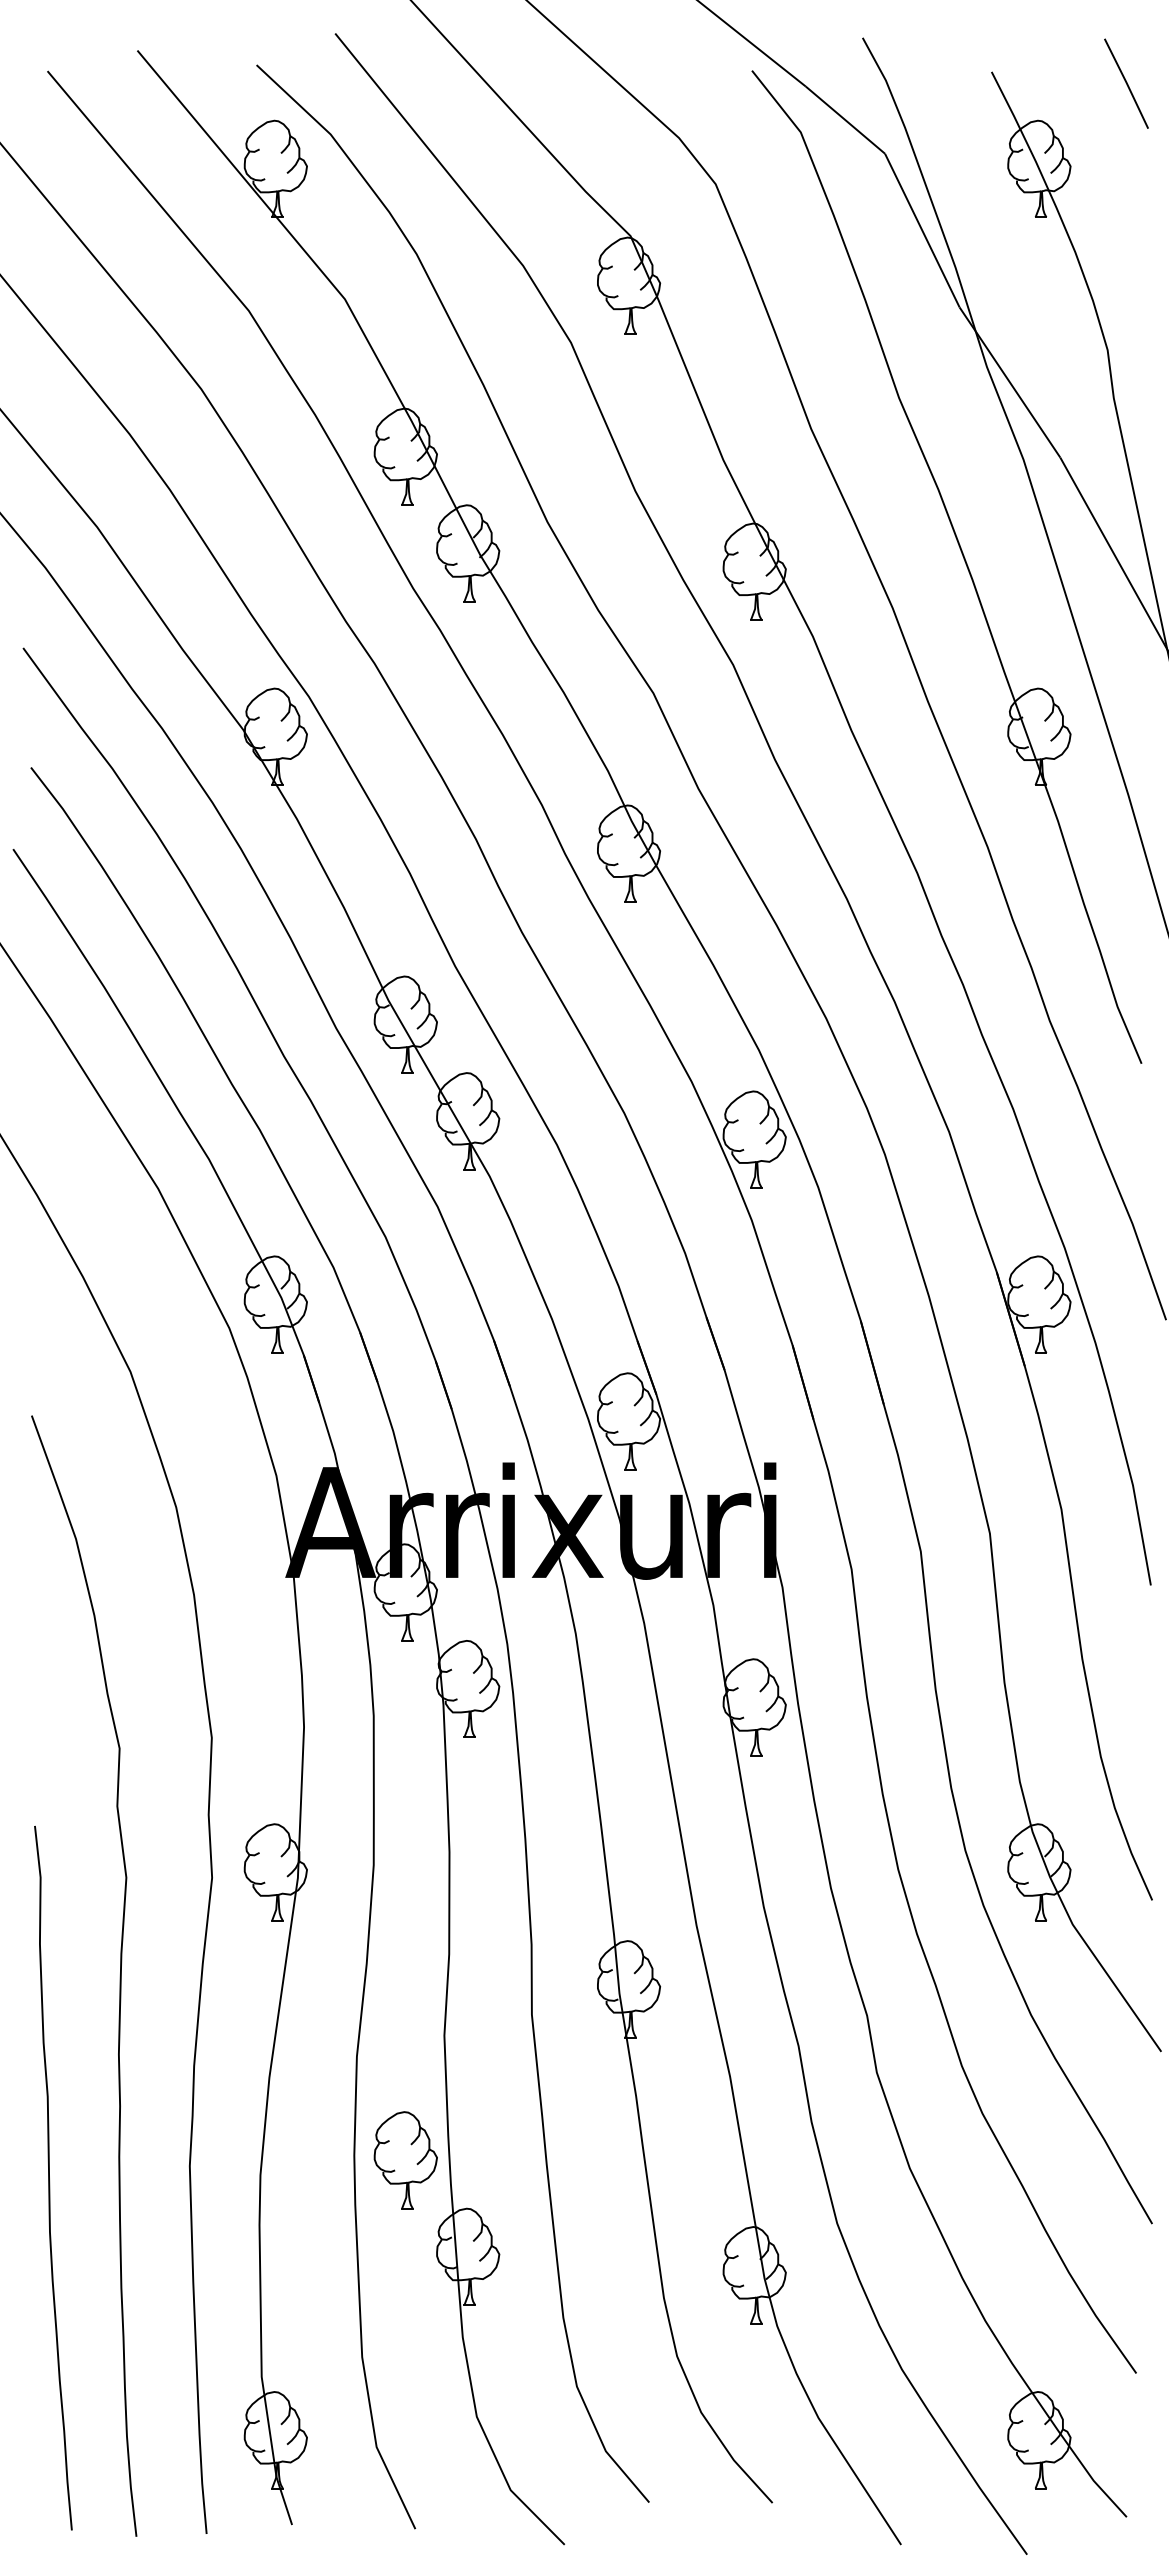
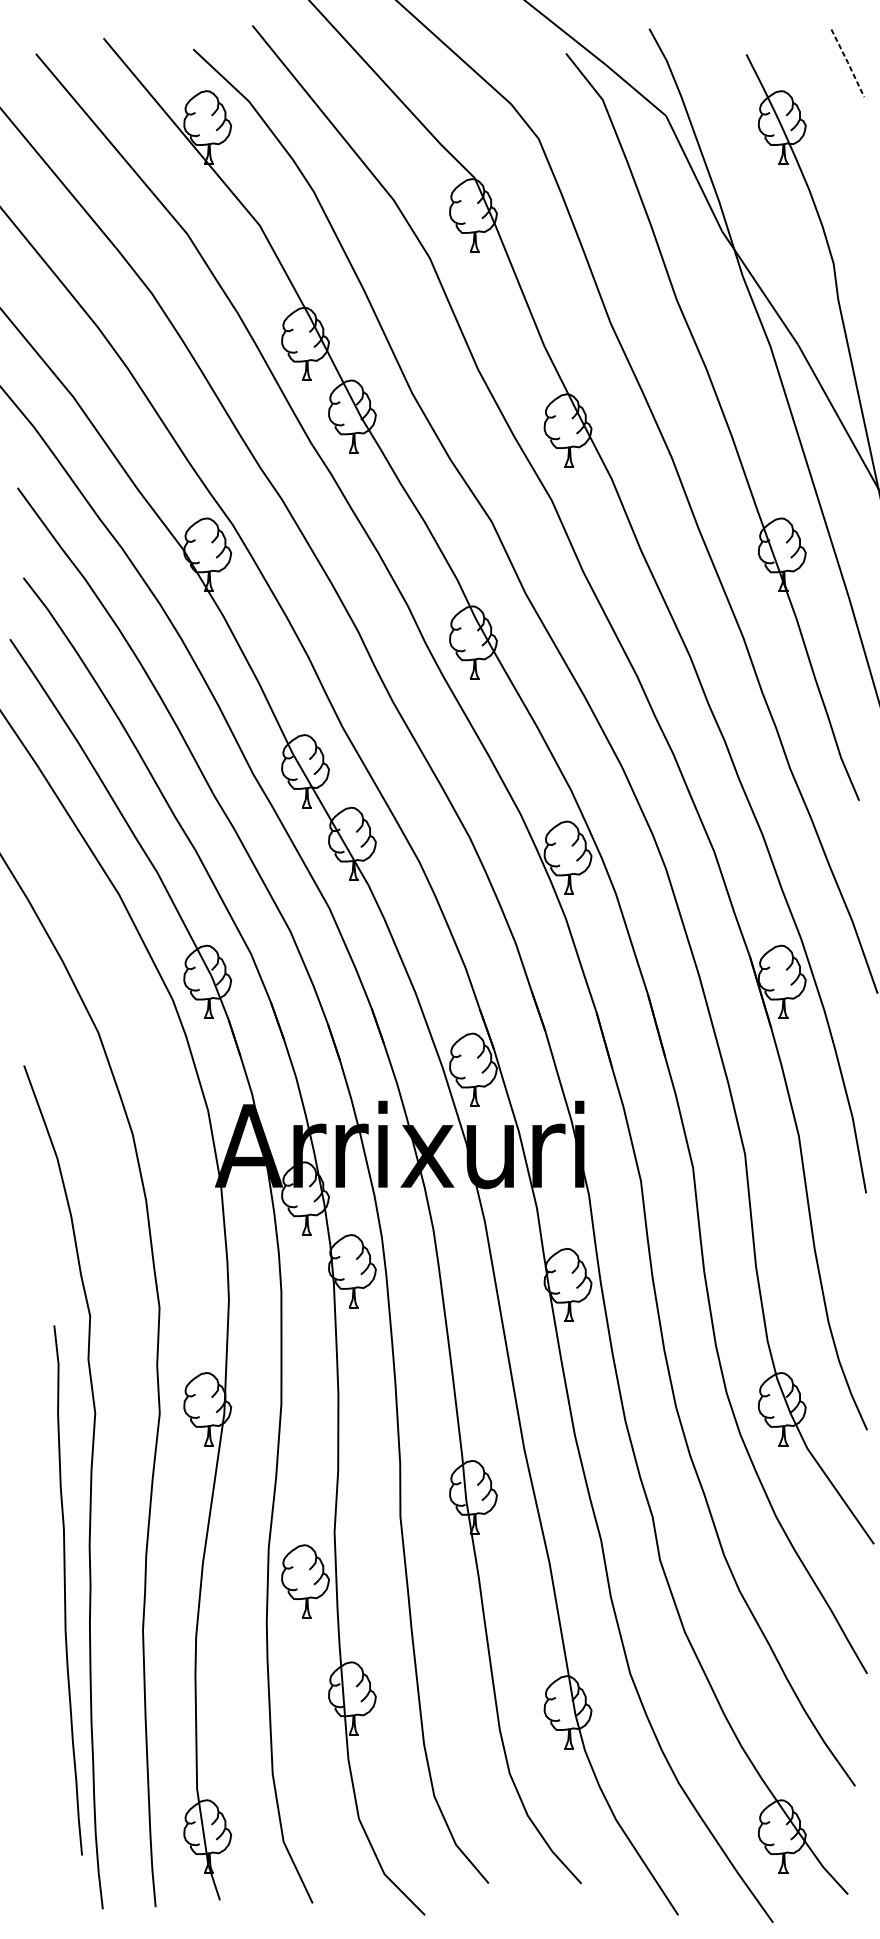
line: (1126, 83) -> (847, 63), solid -> dashed
part: (405, 2160) -> (305, 1581), moved
curve: (49, 2177) -> (65, 1589), moved

